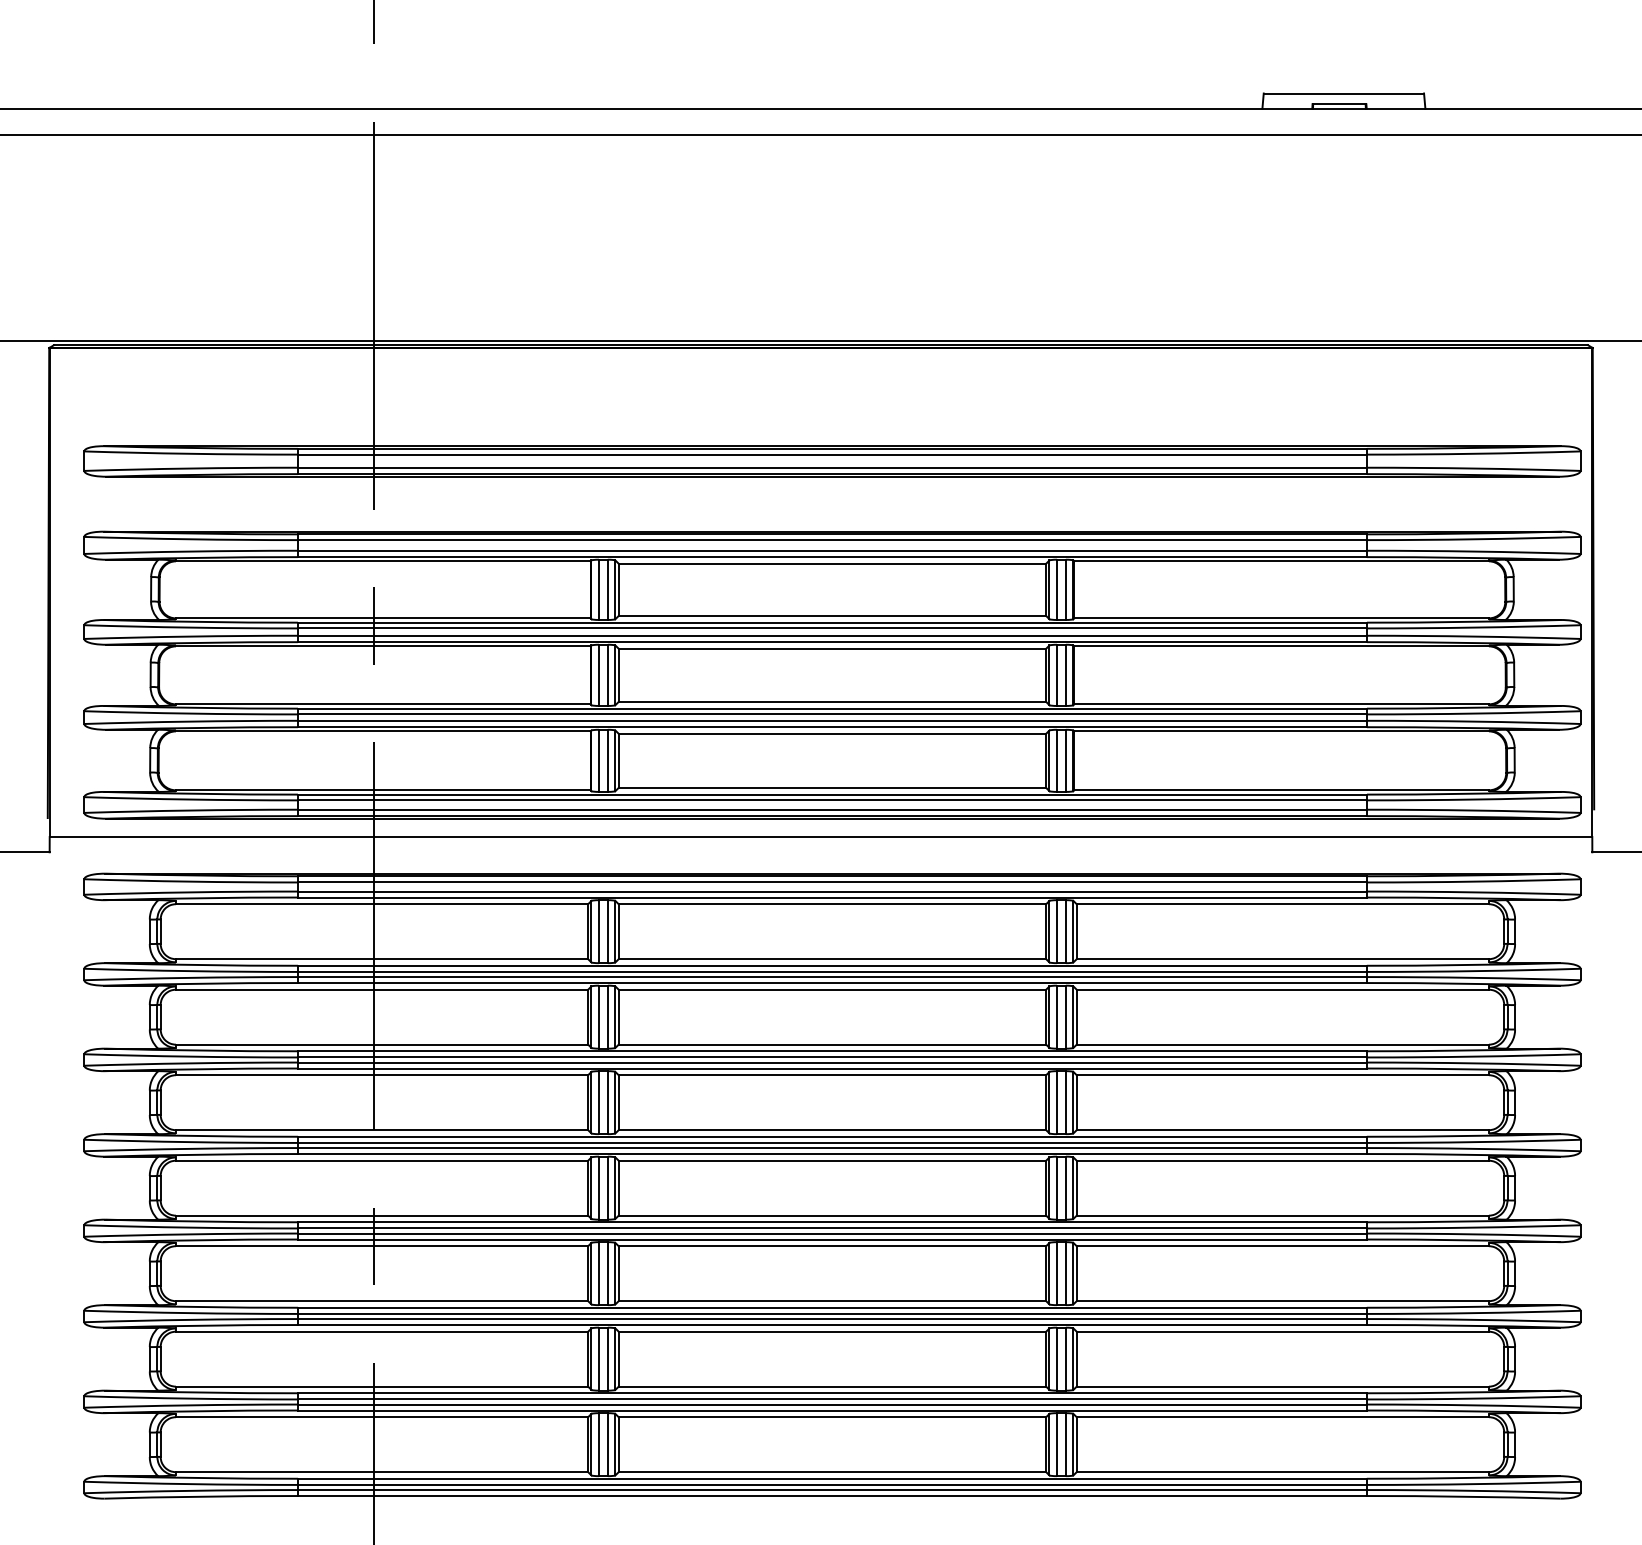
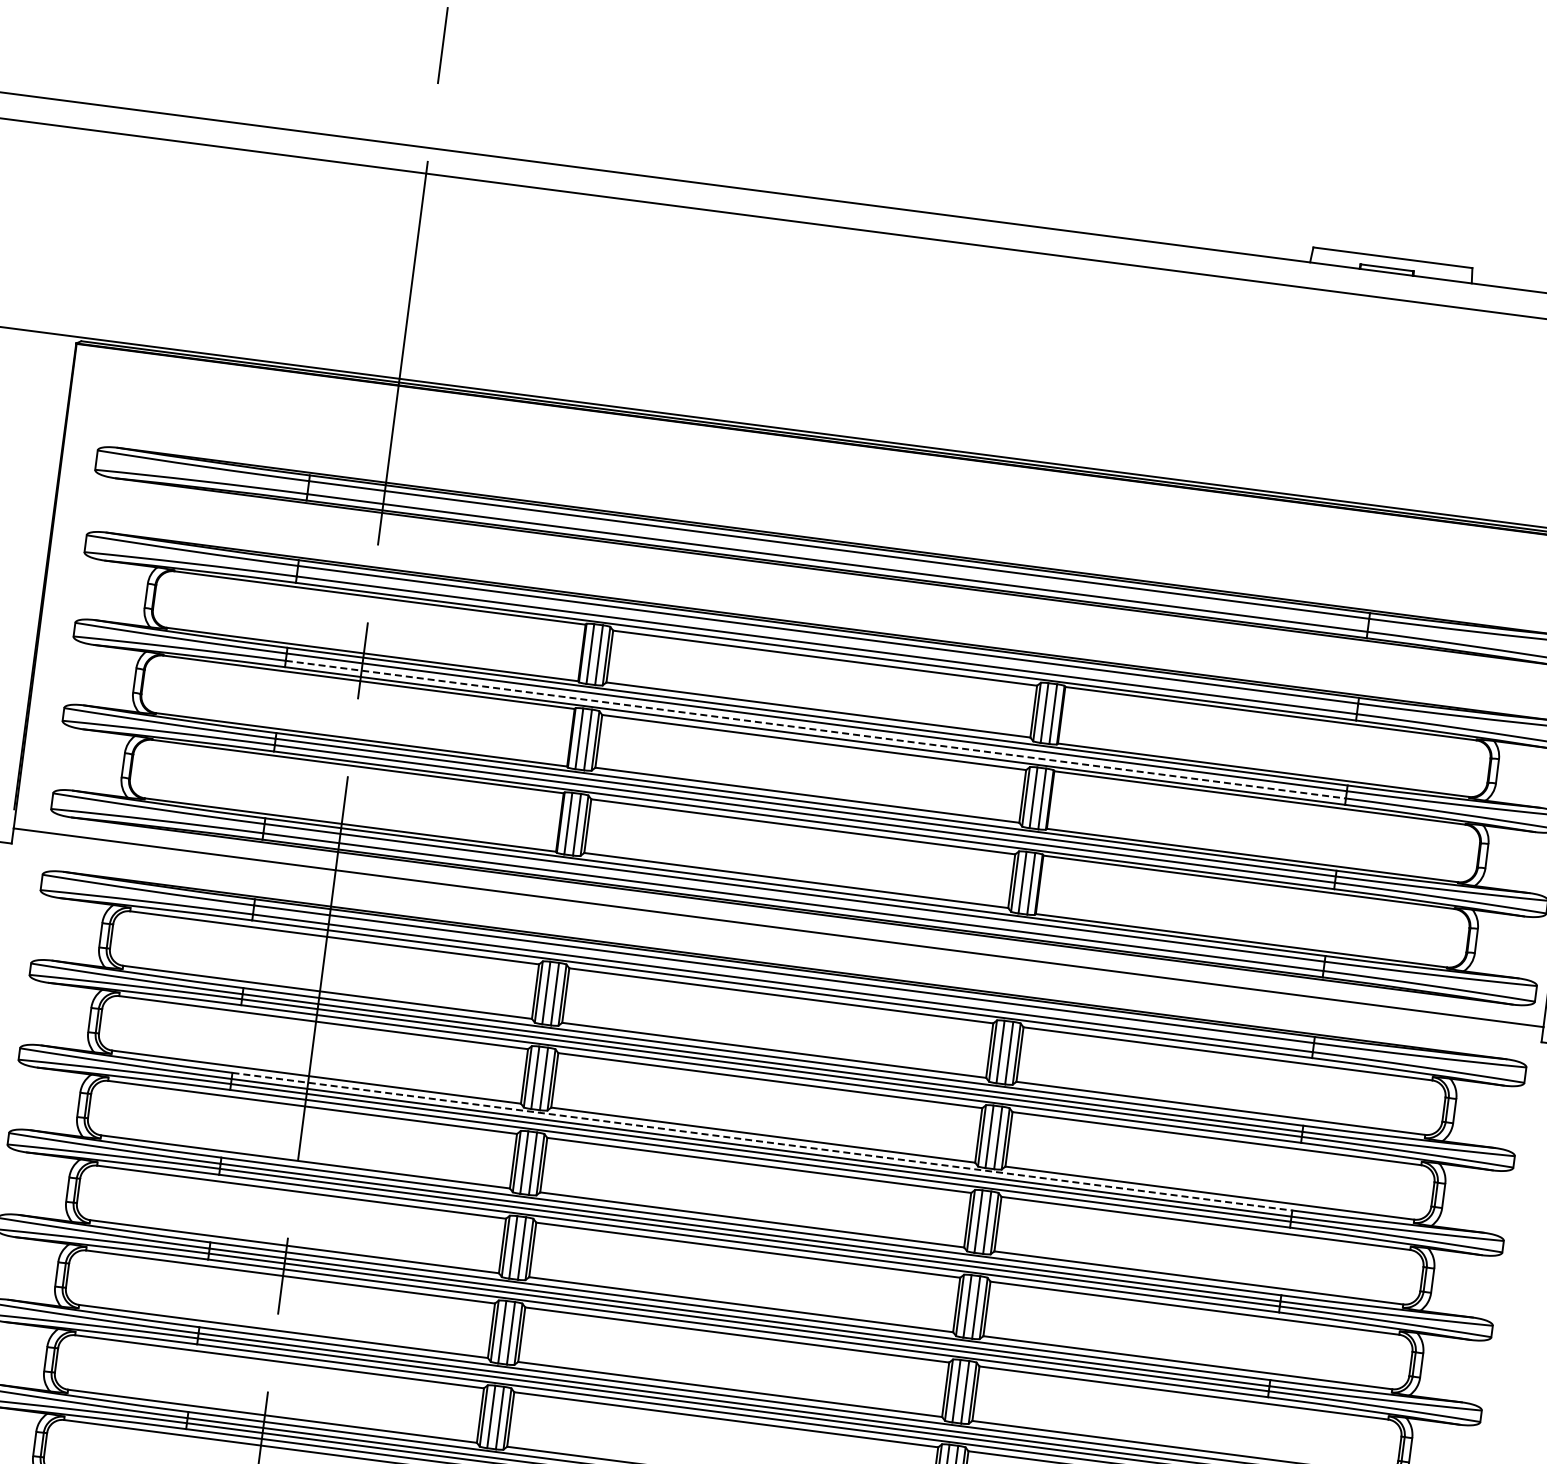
line: (832, 635) -> (815, 729), solid -> dashed
line: (832, 1051) -> (762, 1141), solid -> dashed

